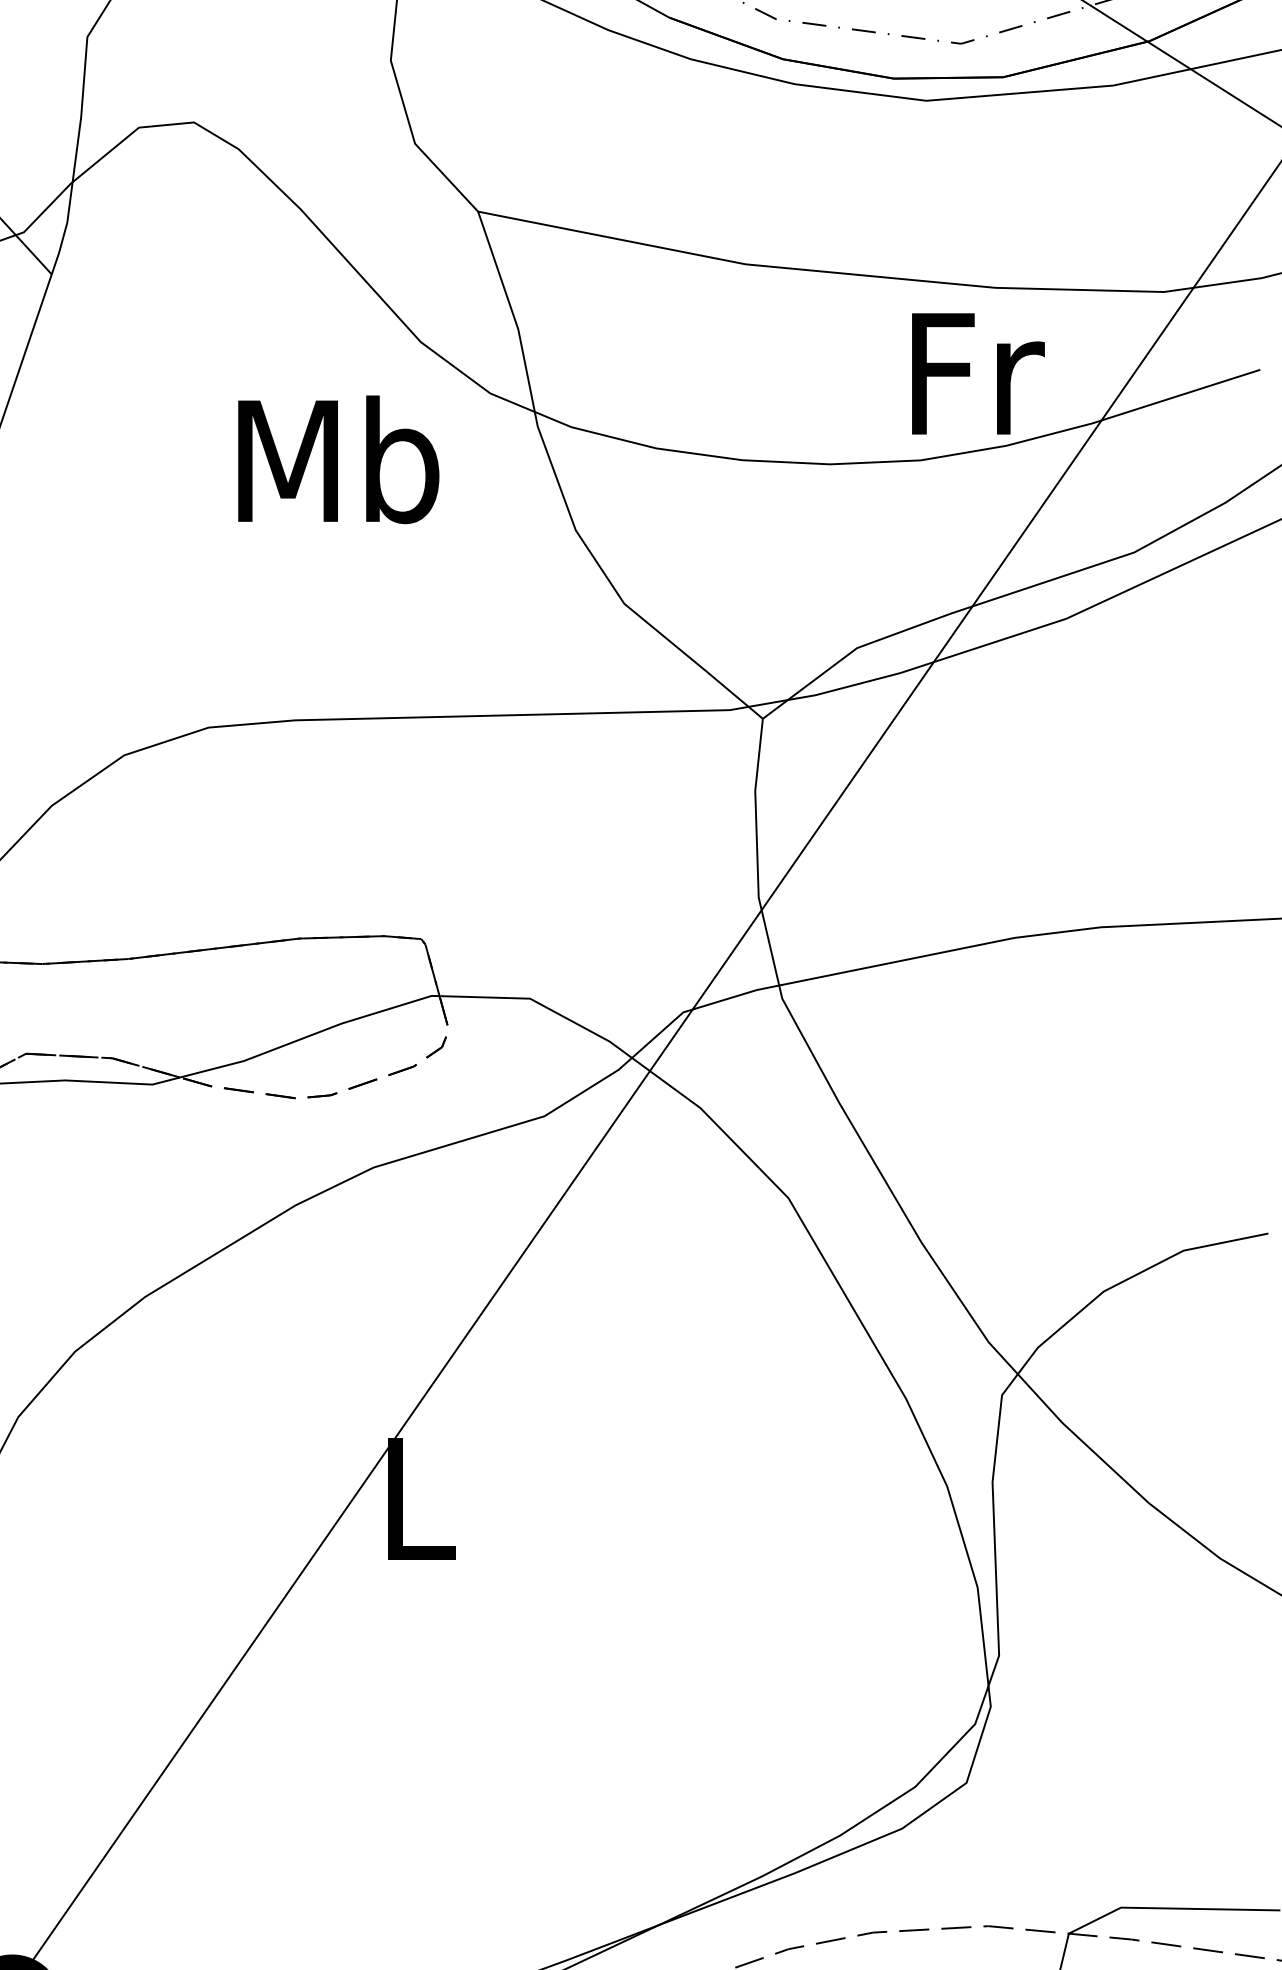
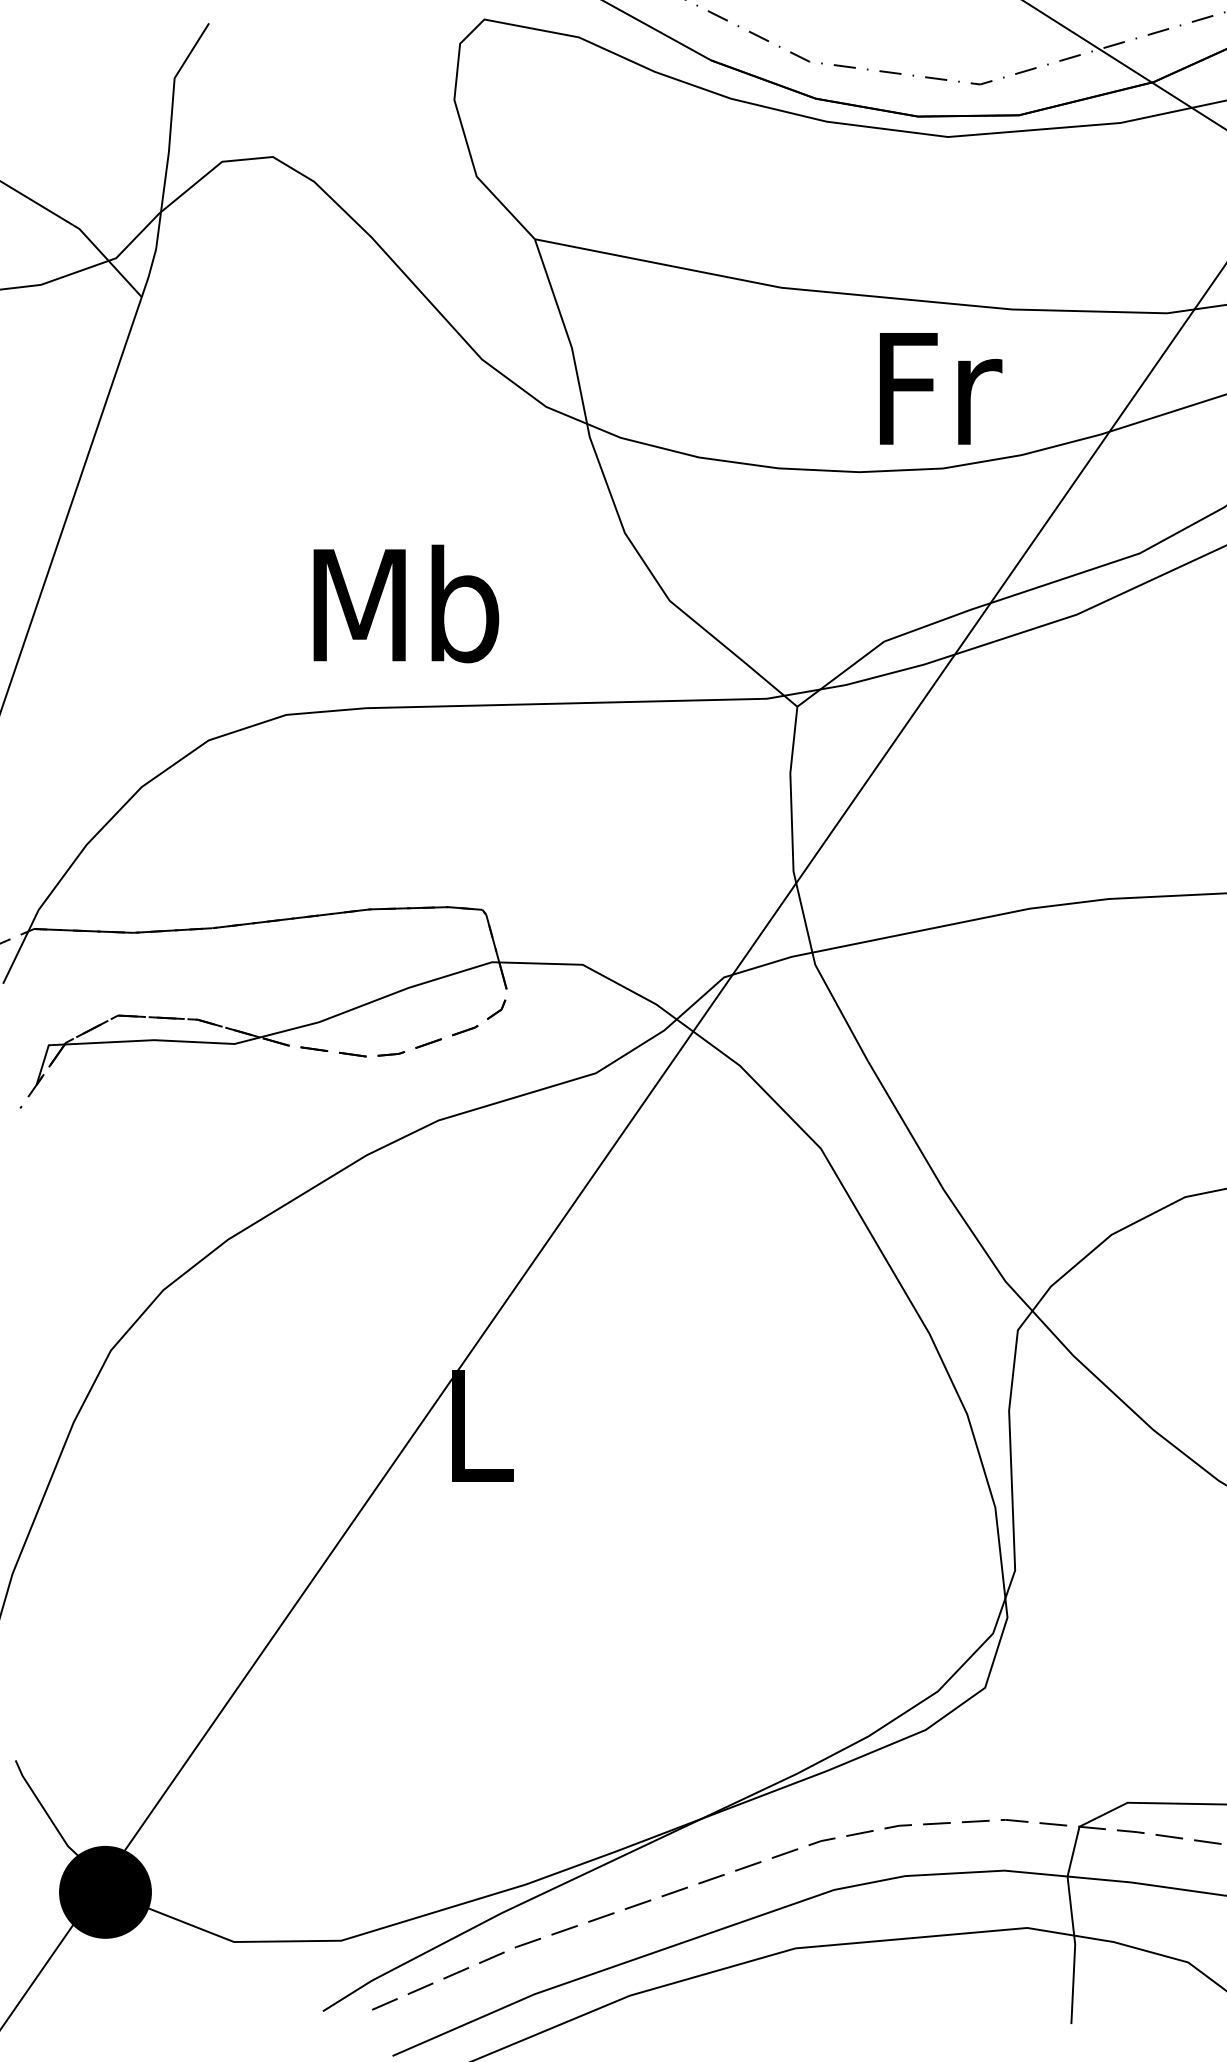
text: (978, 373) -> (941, 388), moved
text: (338, 459) -> (406, 603), moved

